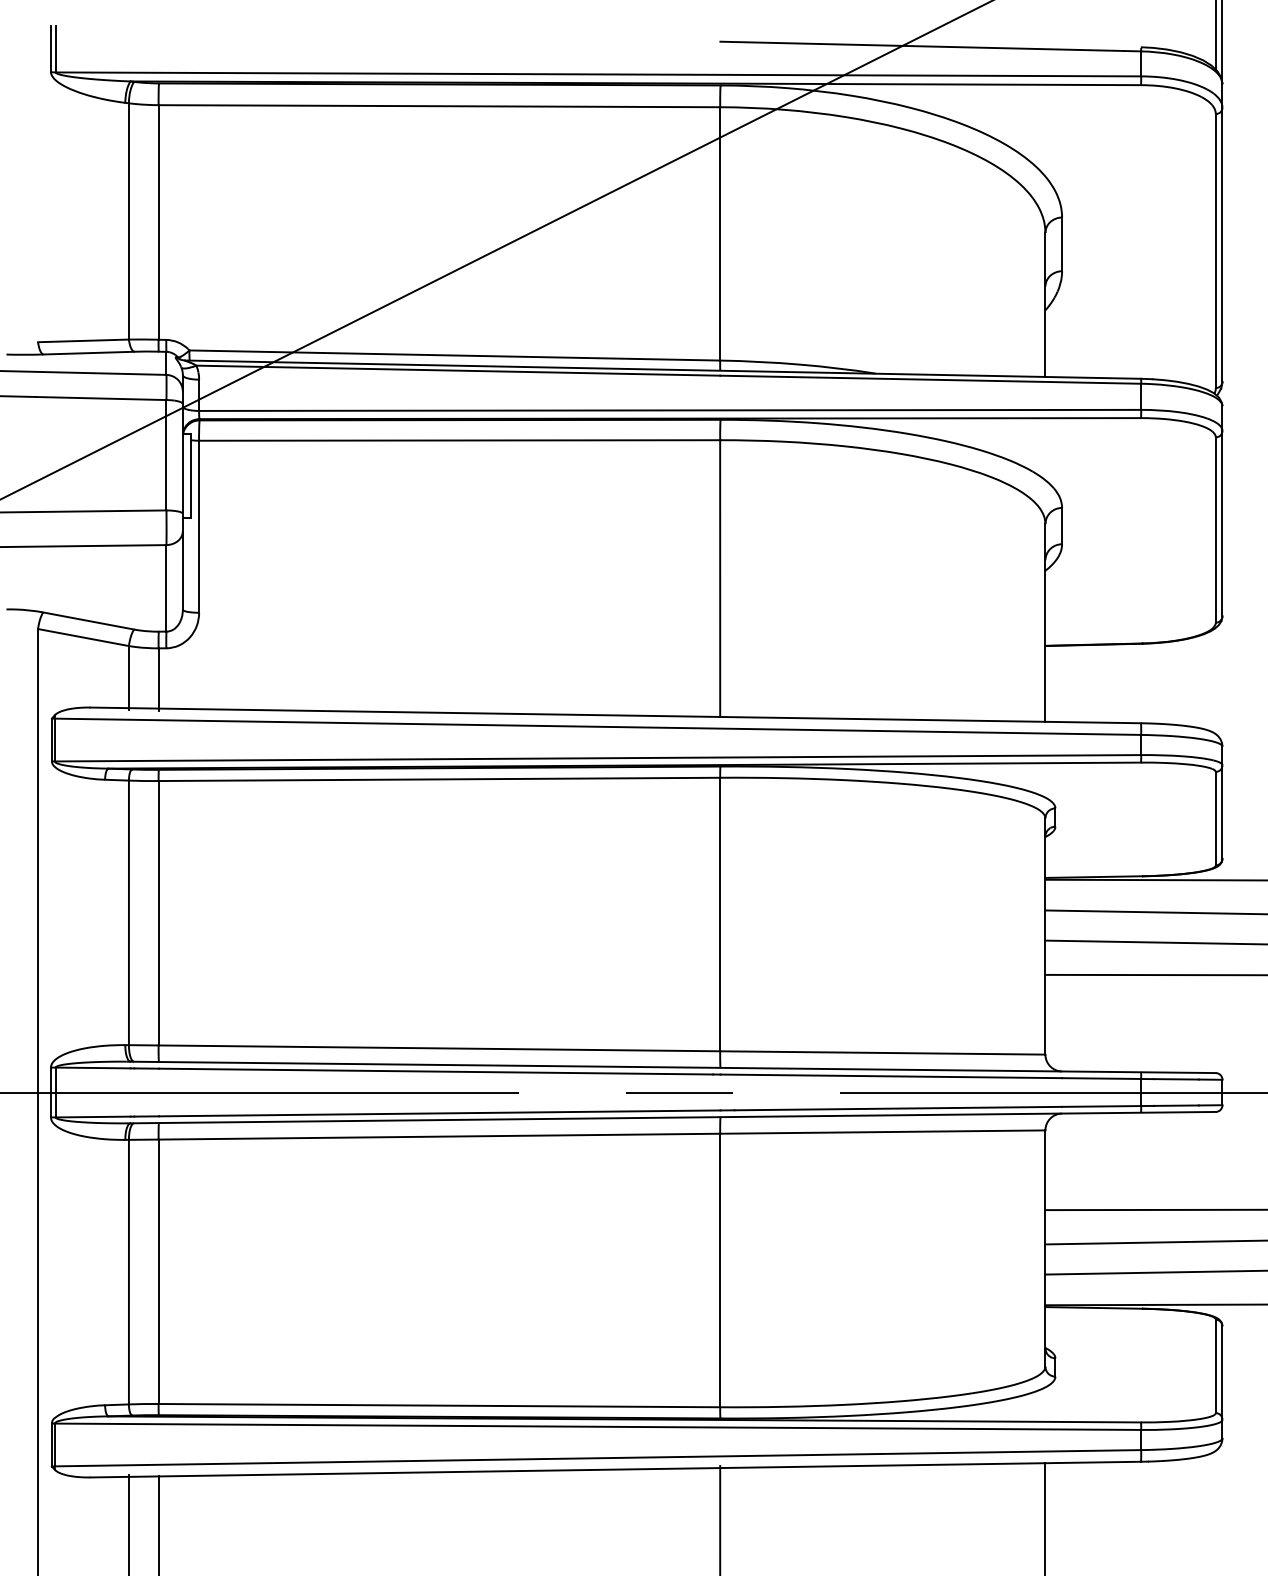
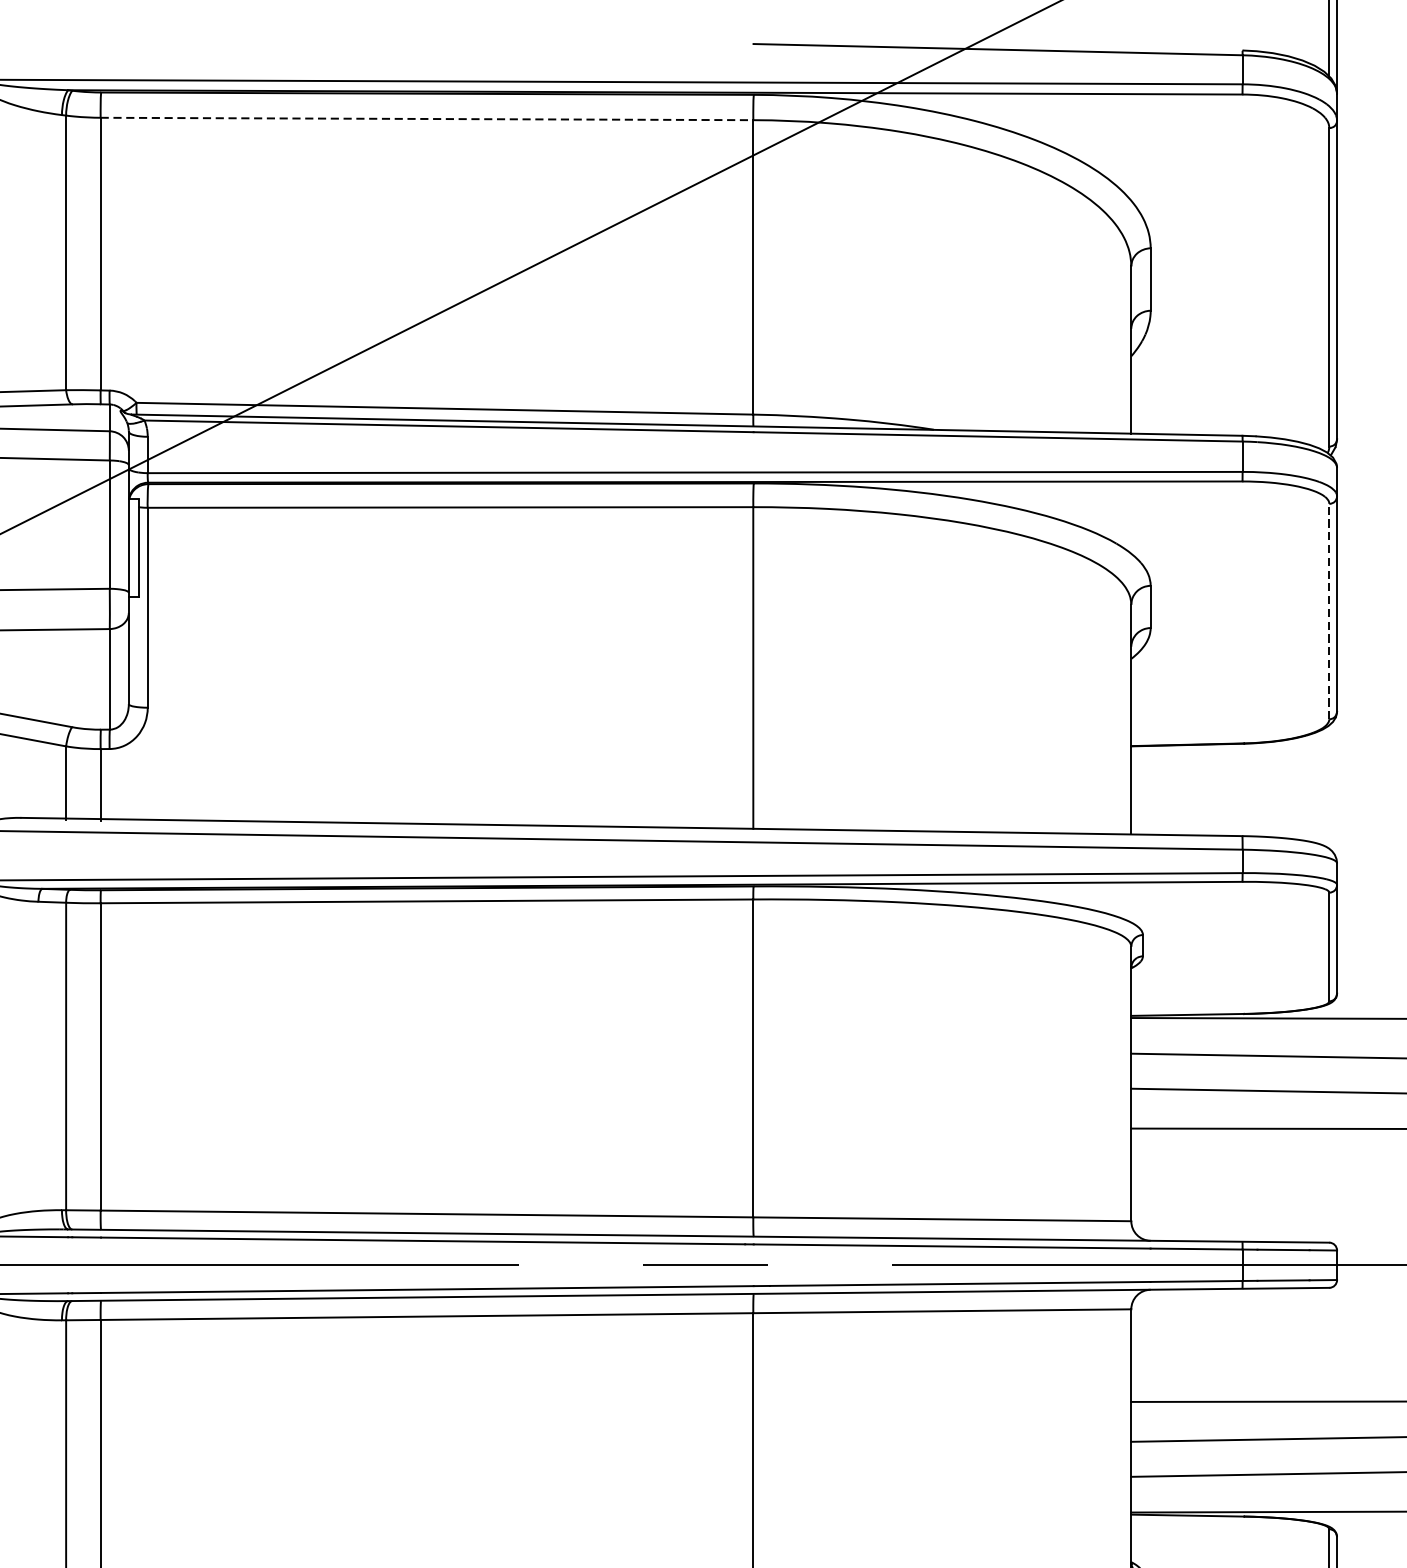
line: (439, 106) -> (427, 119), solid -> dashed
line: (1215, 530) -> (1328, 612), solid -> dashed

